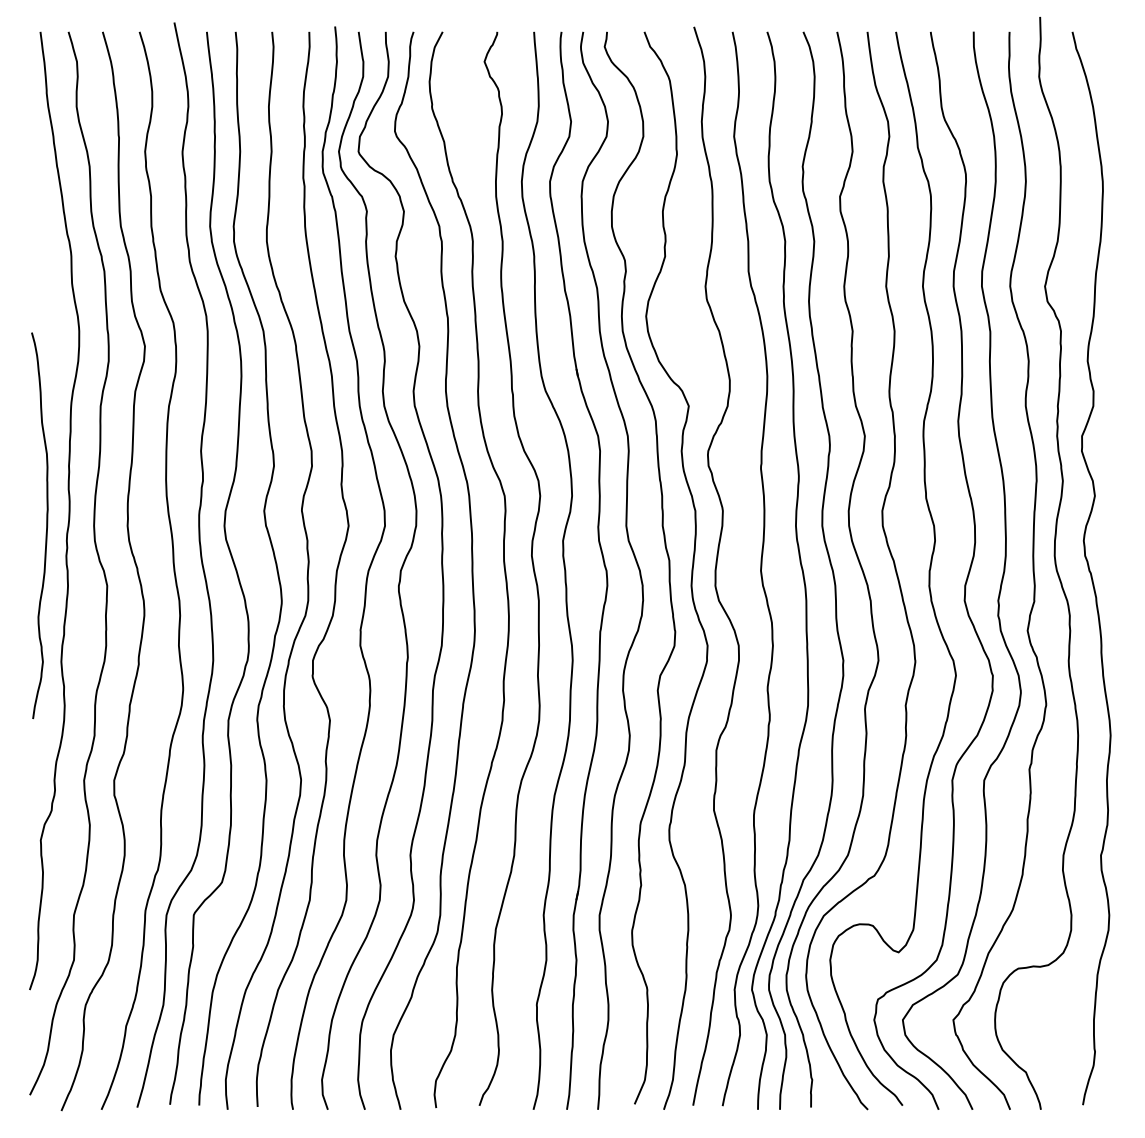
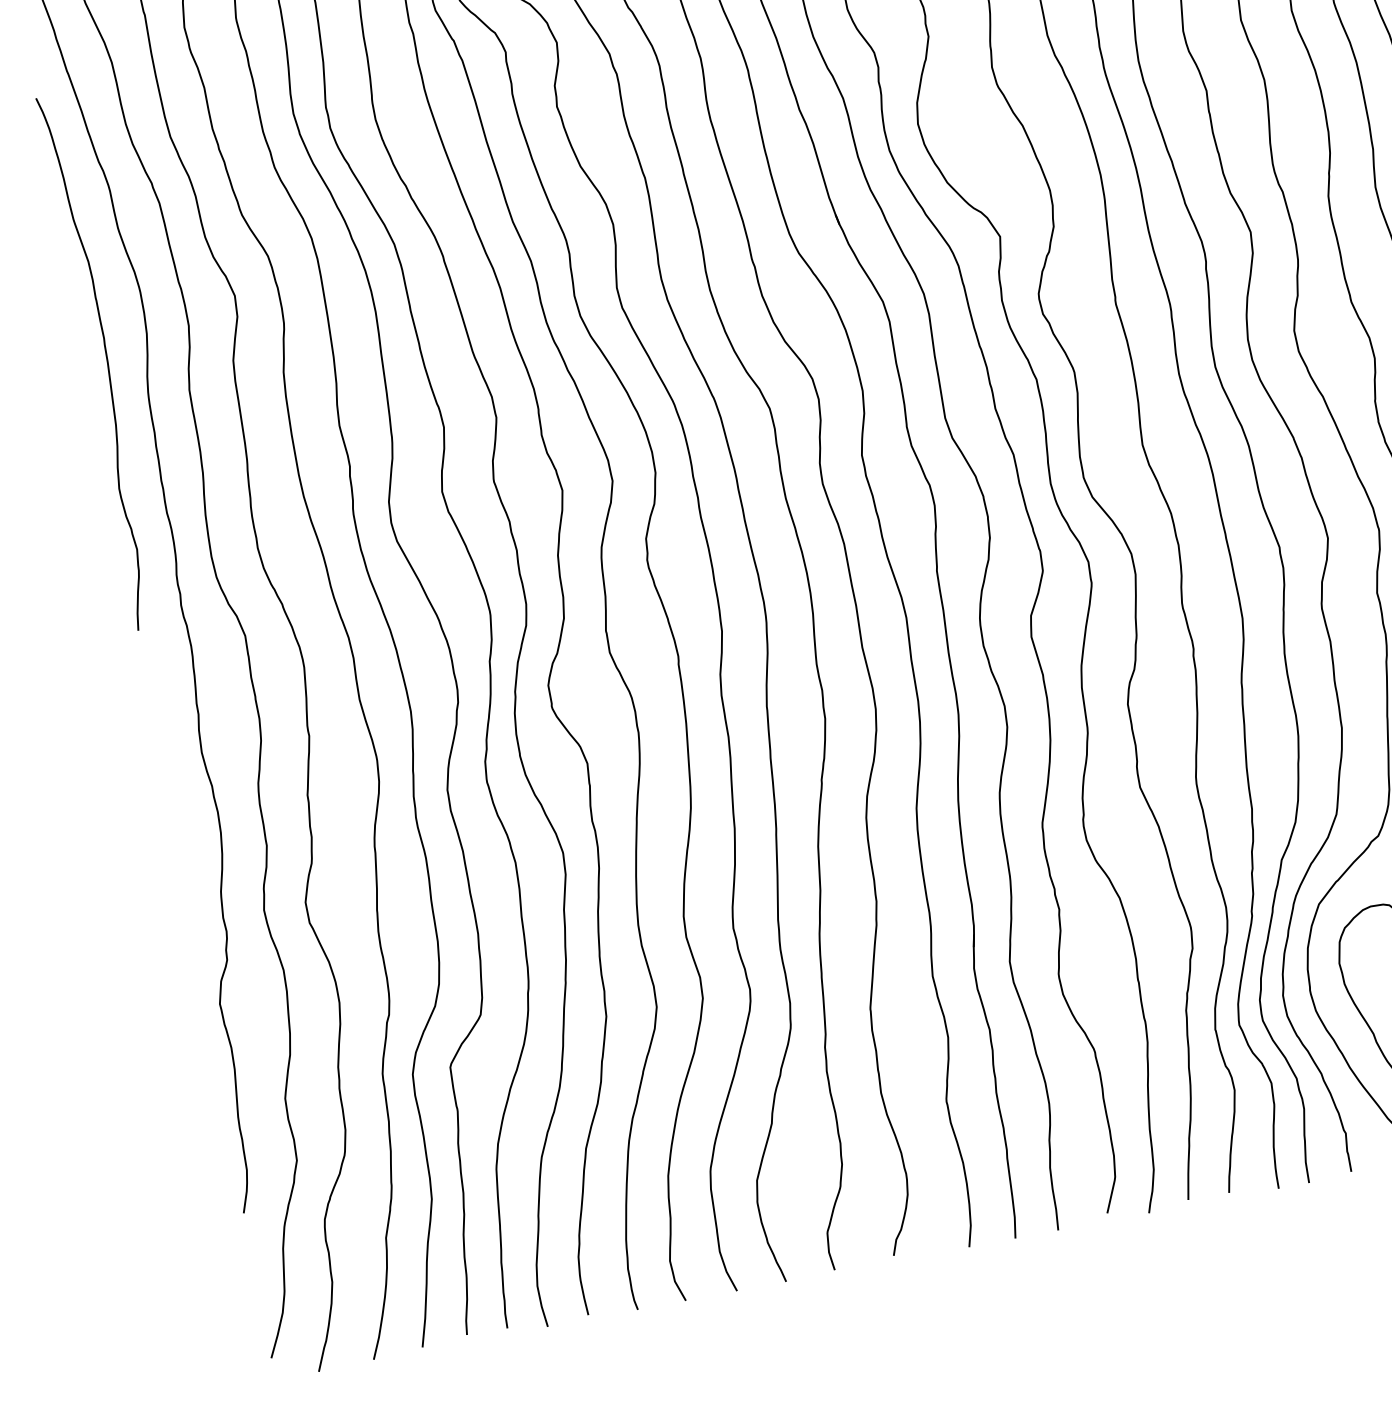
curve: (46, 525) -> (106, 360), moved

